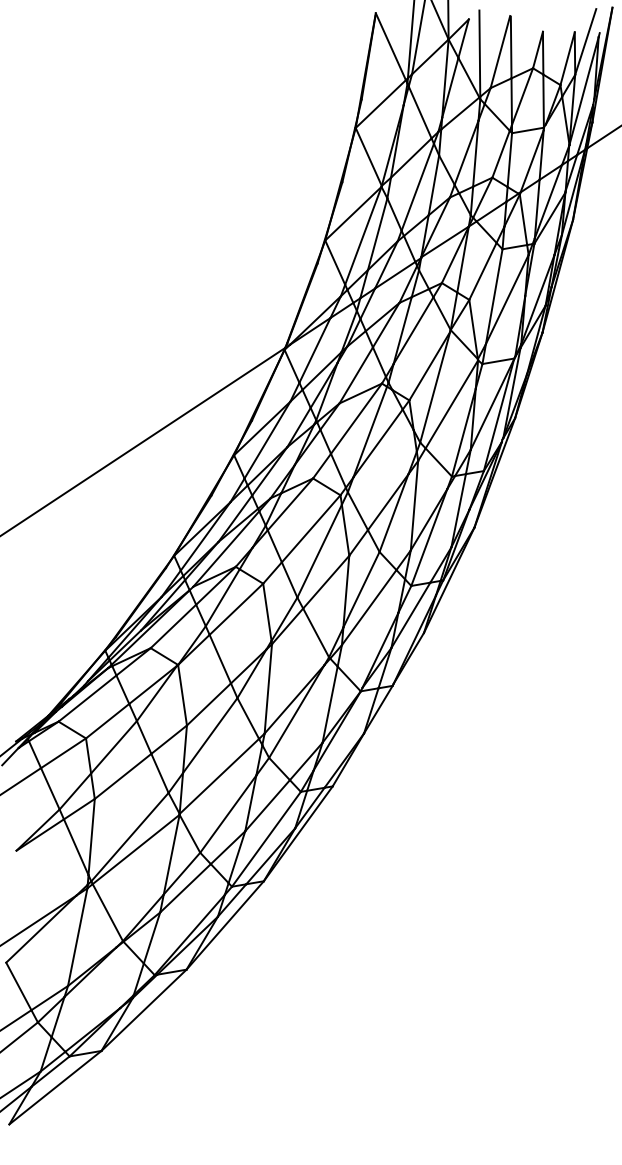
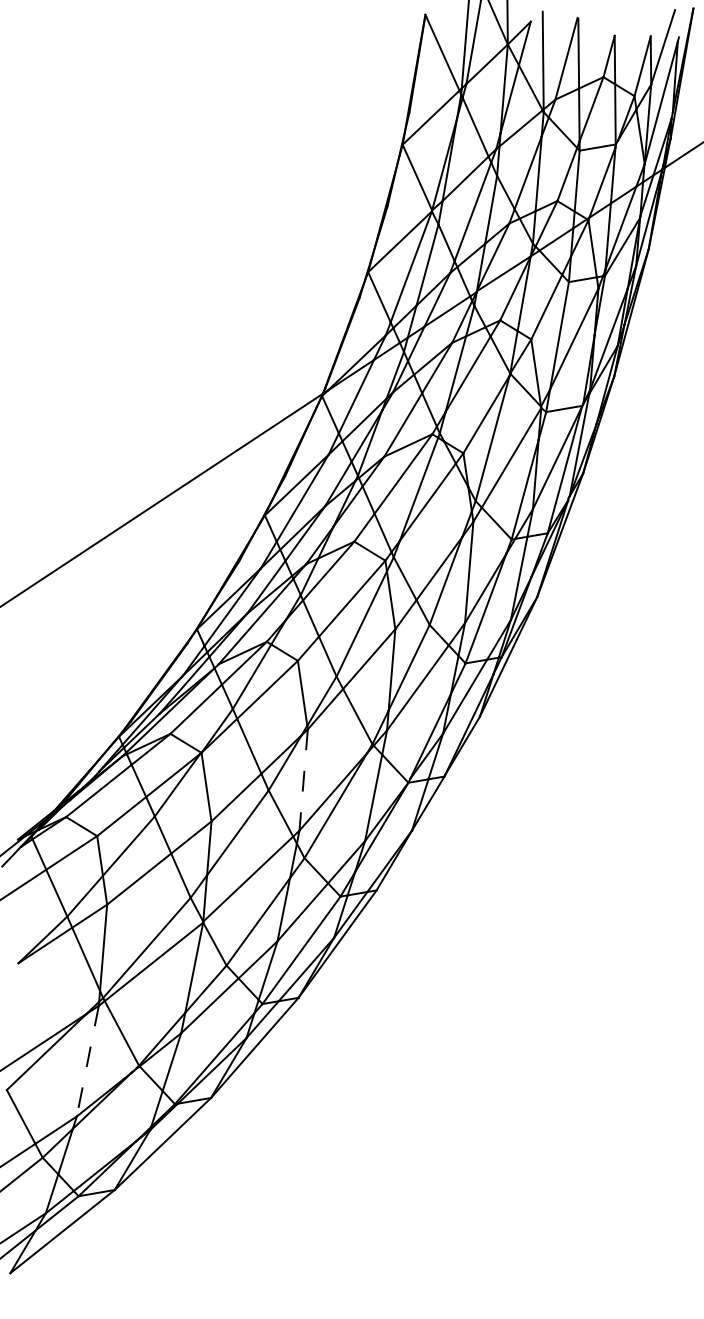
line: (268, 689) -> (303, 780), solid -> dashed
line: (77, 937) -> (87, 1061), solid -> dashed

